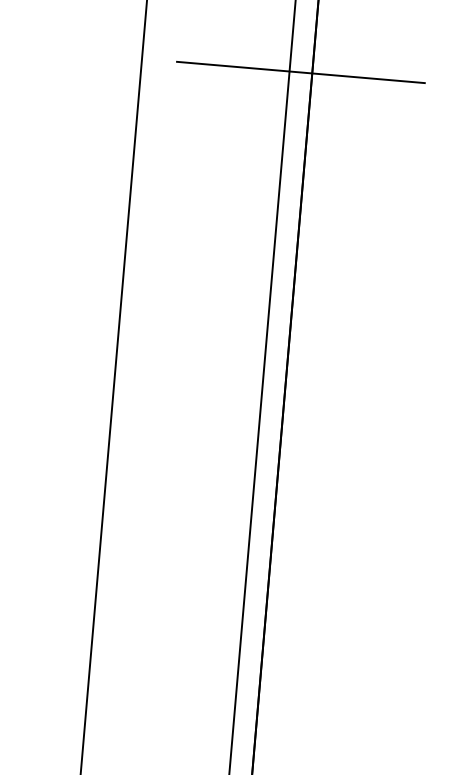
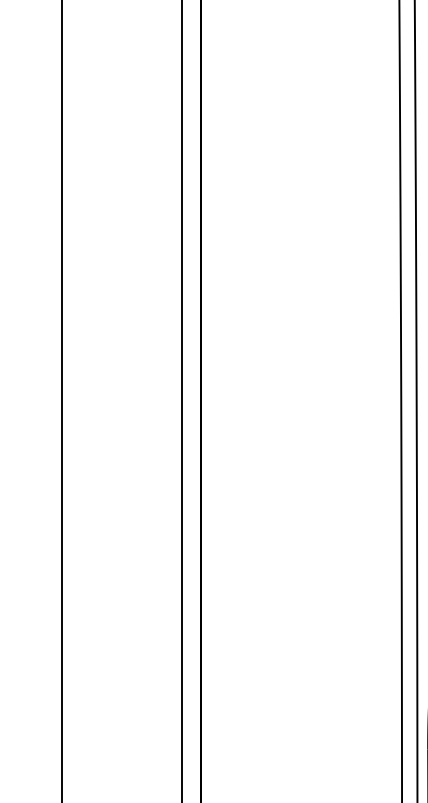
line: (301, 72) -> (191, 57), removed

